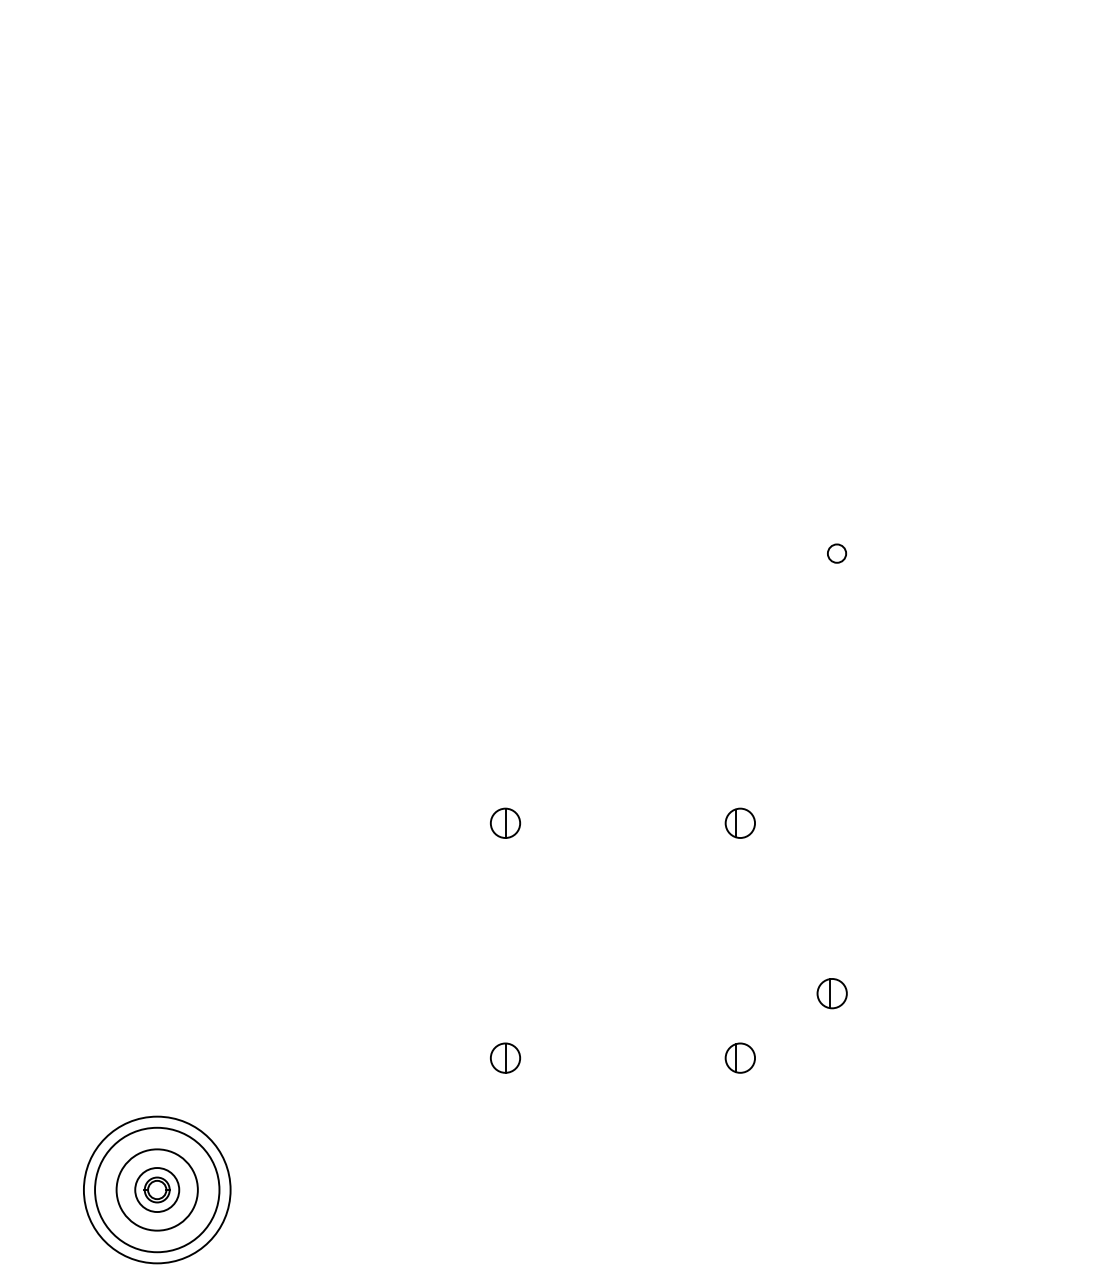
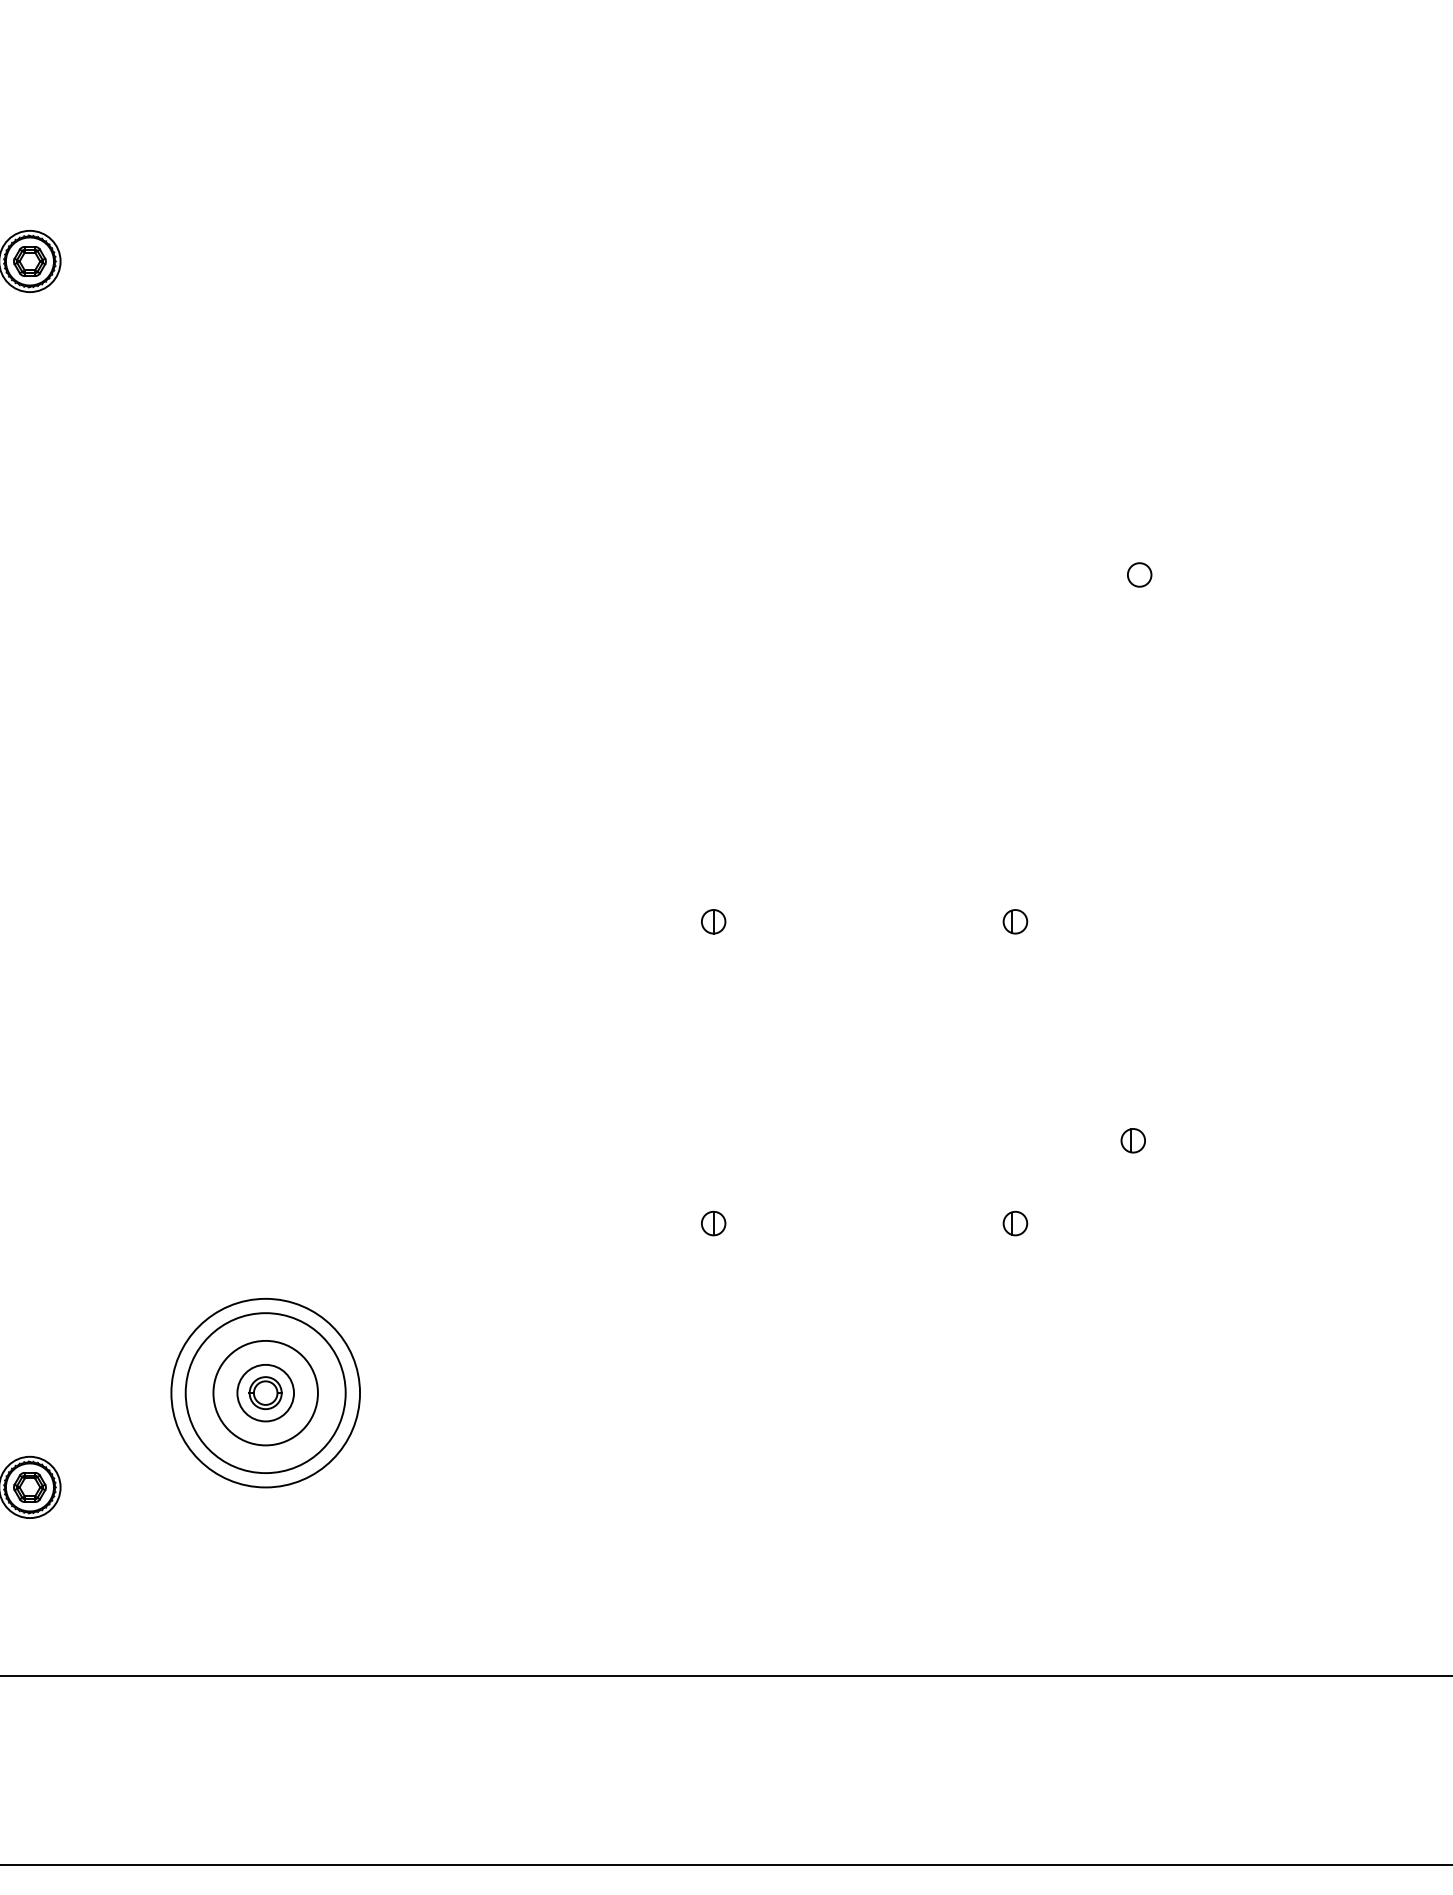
part: (505, 823) -> (713, 921), size x0.62
part: (740, 823) -> (1015, 921), size x0.62
part: (831, 993) -> (1132, 1140), size x0.62
part: (505, 1058) -> (713, 1223), size x0.62
part: (740, 1058) -> (1015, 1223), size x0.62

